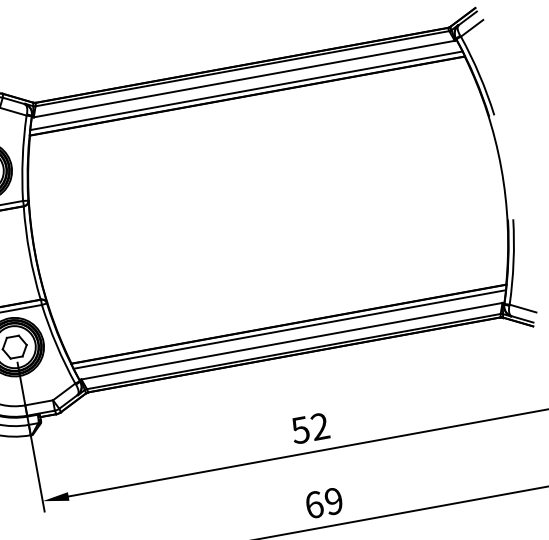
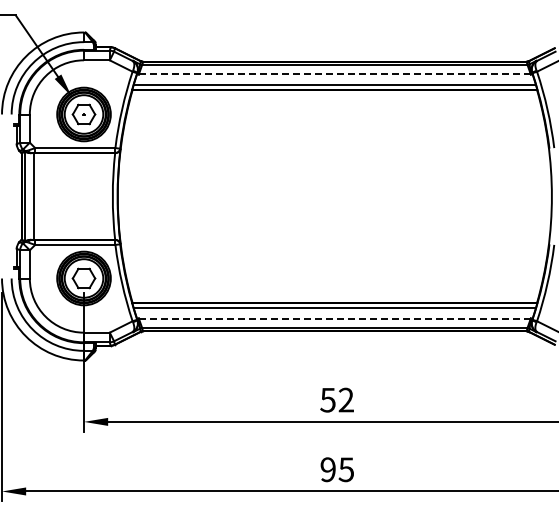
line: (245, 78) -> (335, 74), solid -> dashed
line: (291, 341) -> (334, 318), solid -> dashed
text: (323, 503) -> (336, 469), 69 -> 95

